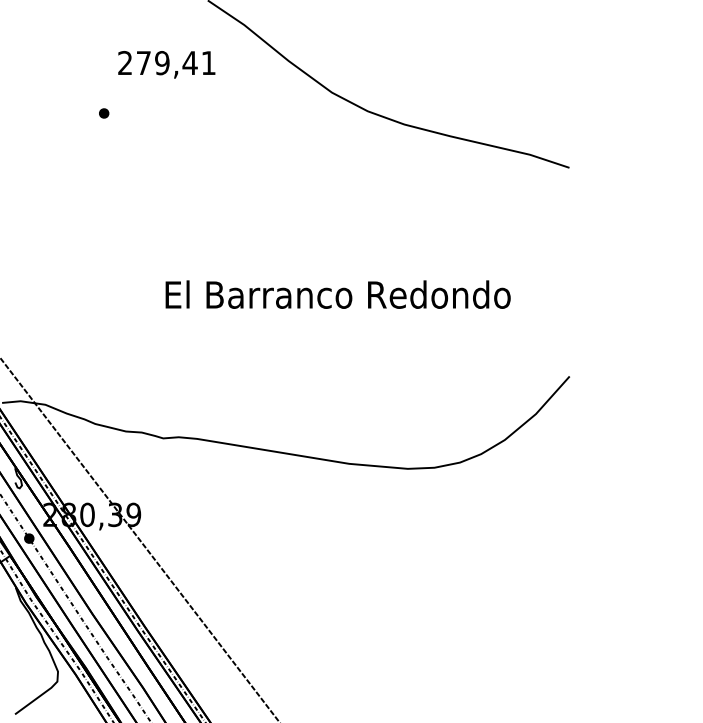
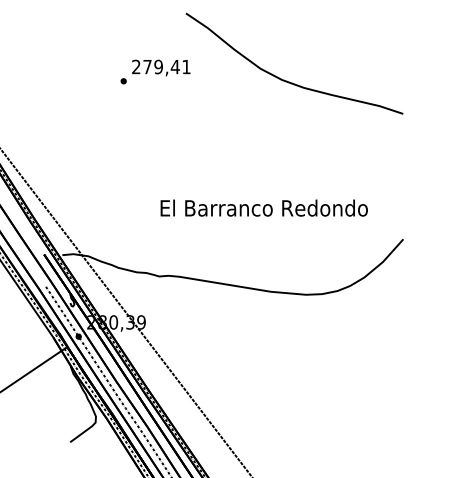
text: (167, 63) -> (161, 67), moved
text: (336, 293) -> (263, 207), moved

